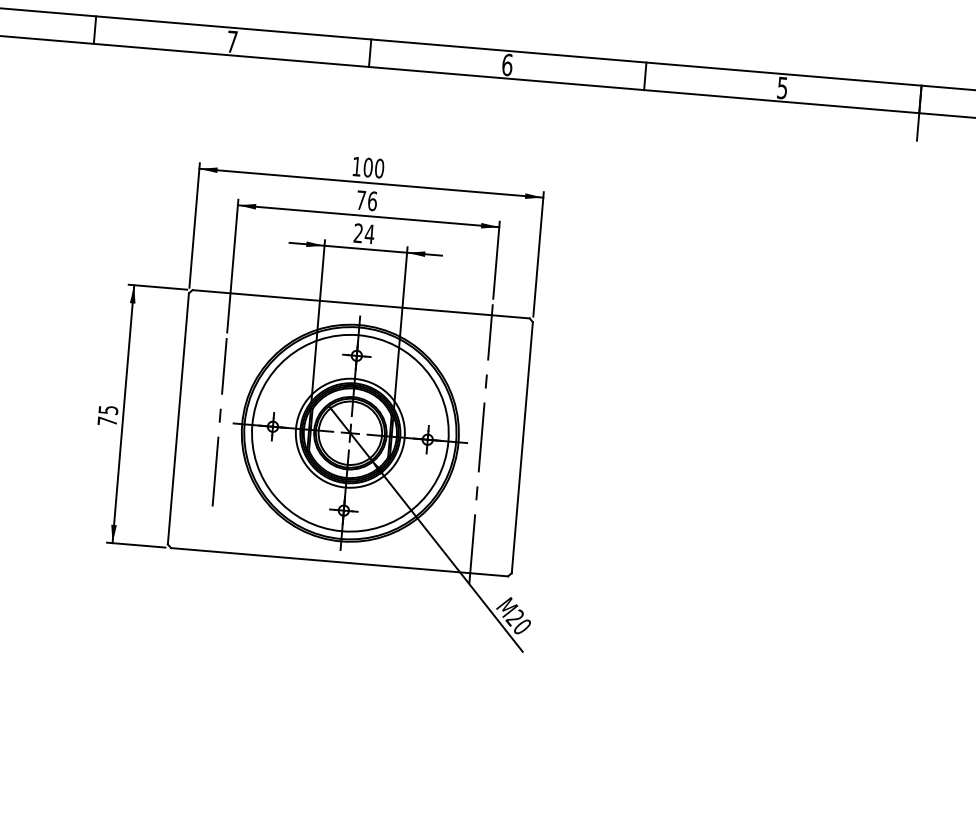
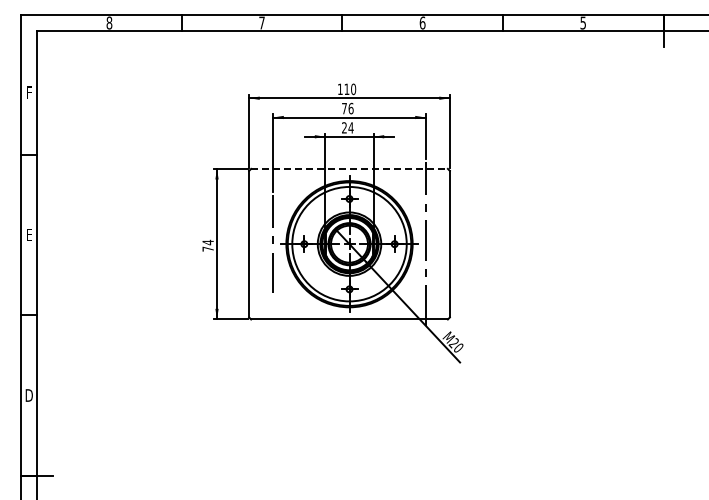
text: (367, 167) -> (346, 89), 100 -> 110
line: (362, 303) -> (350, 168), solid -> dashed
text: (107, 409) -> (207, 242), 75 -> 74

